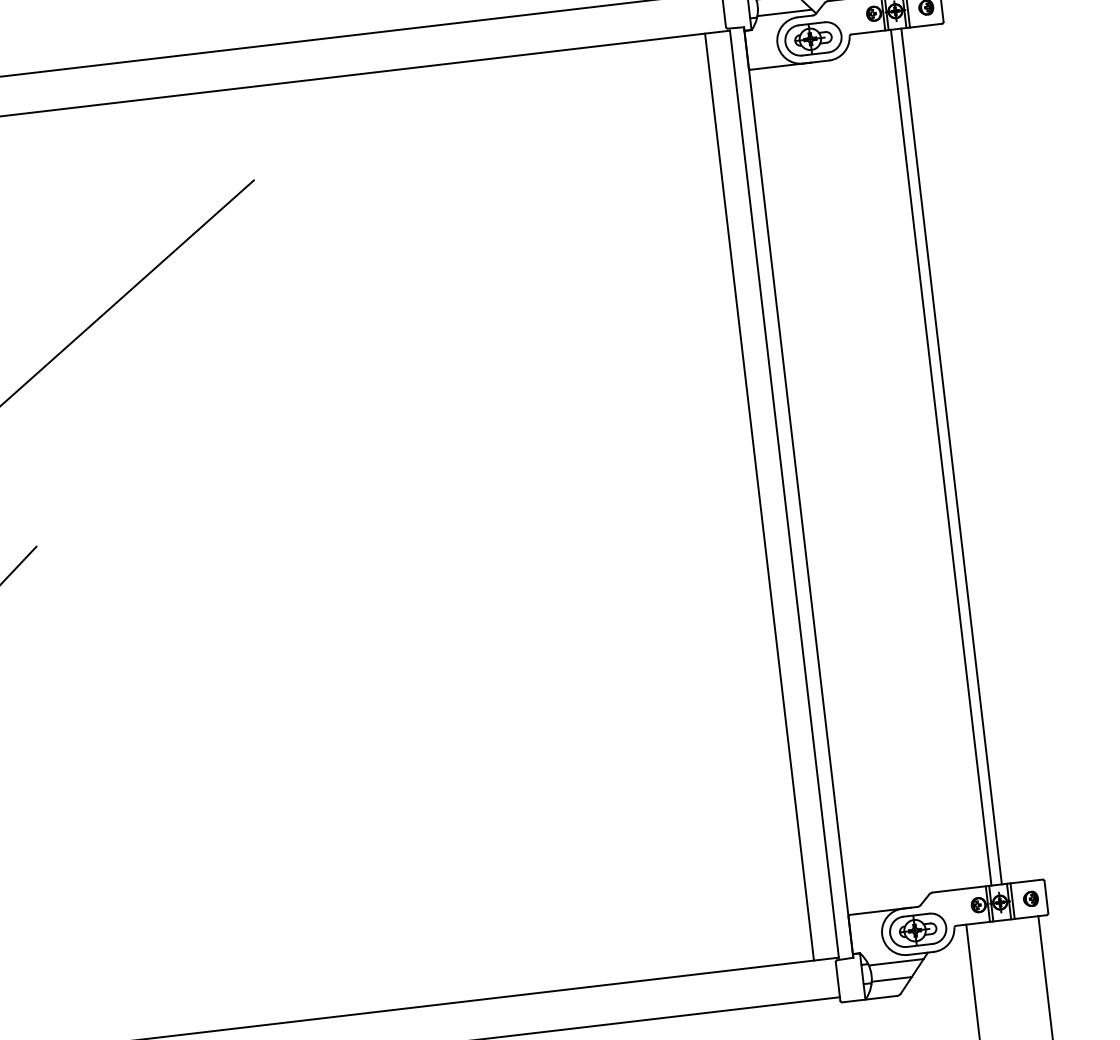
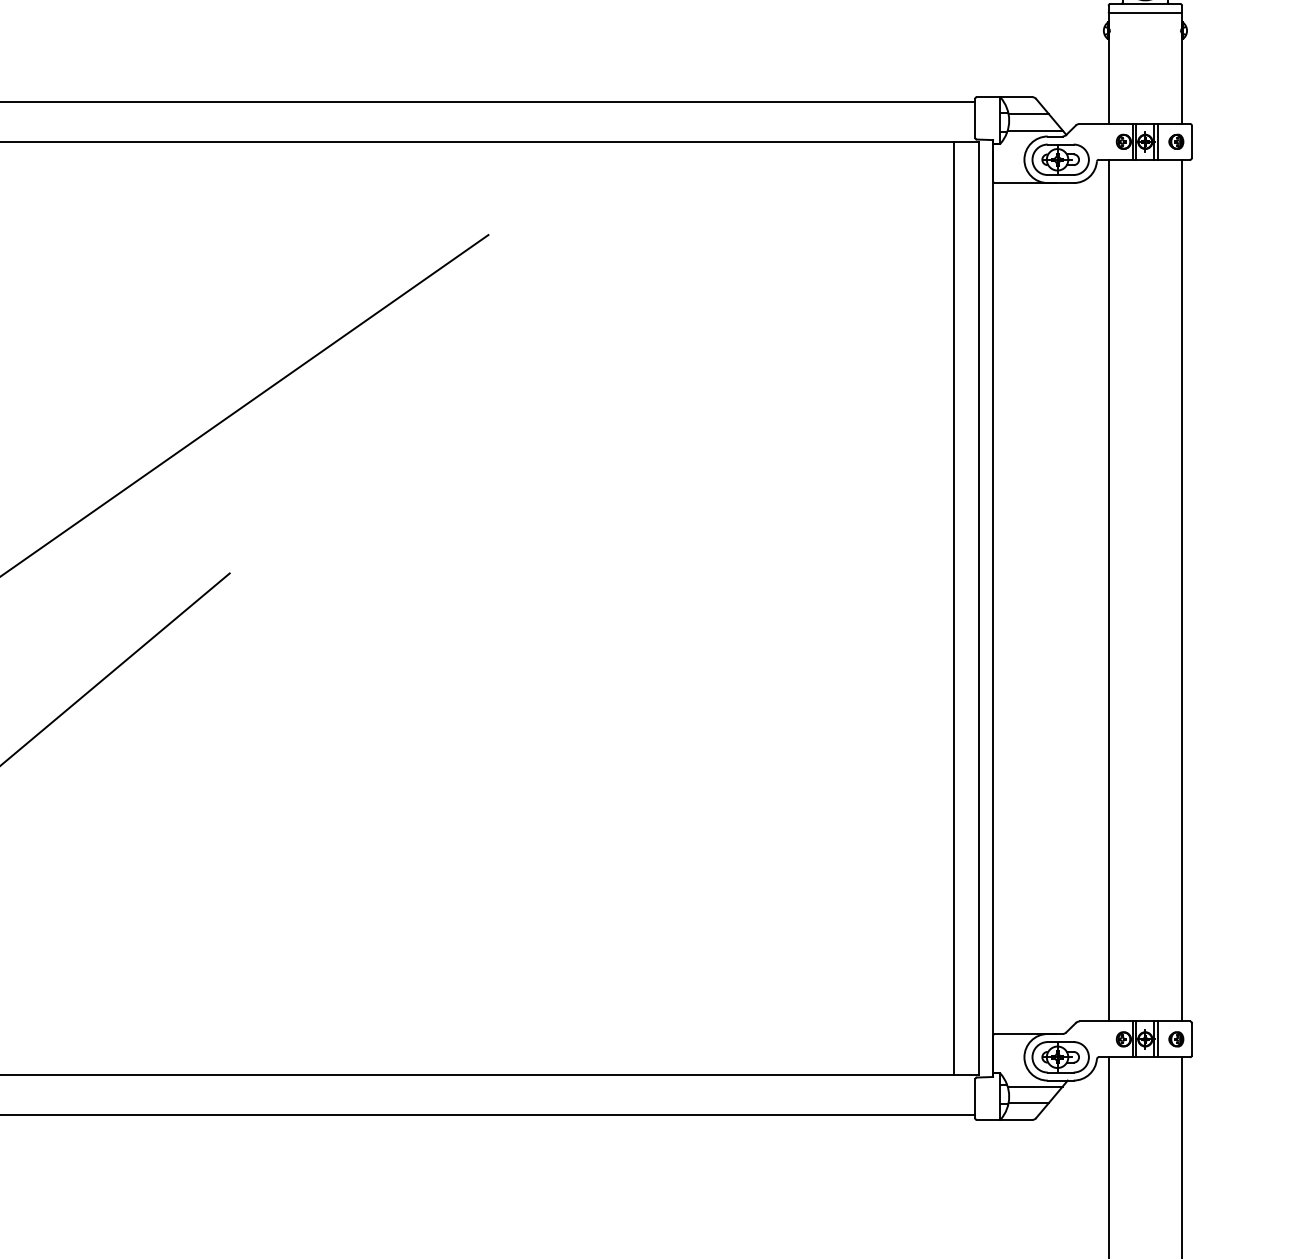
line: (951, 456) -> (1109, 590), moved
line: (940, 457) -> (1181, 590), moved

